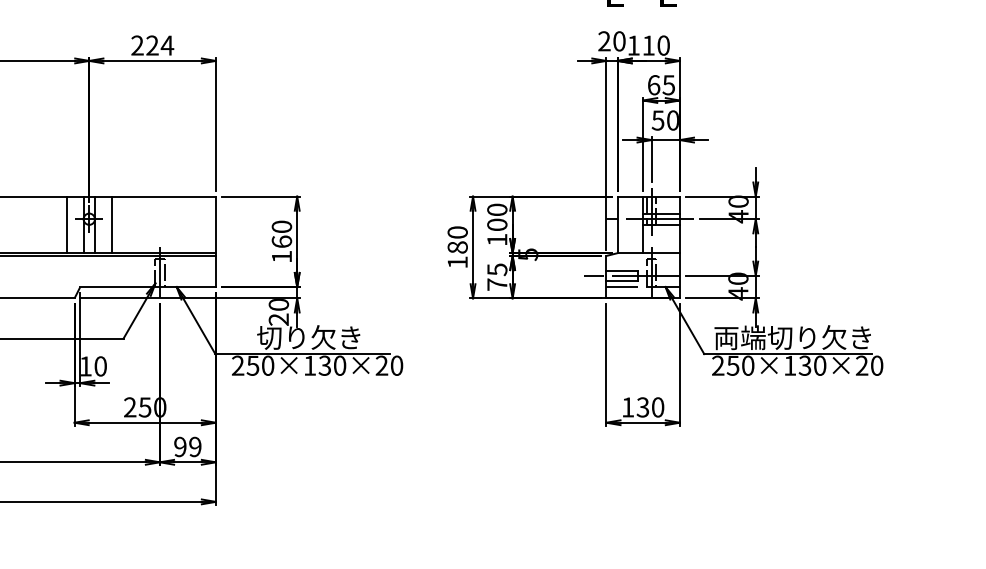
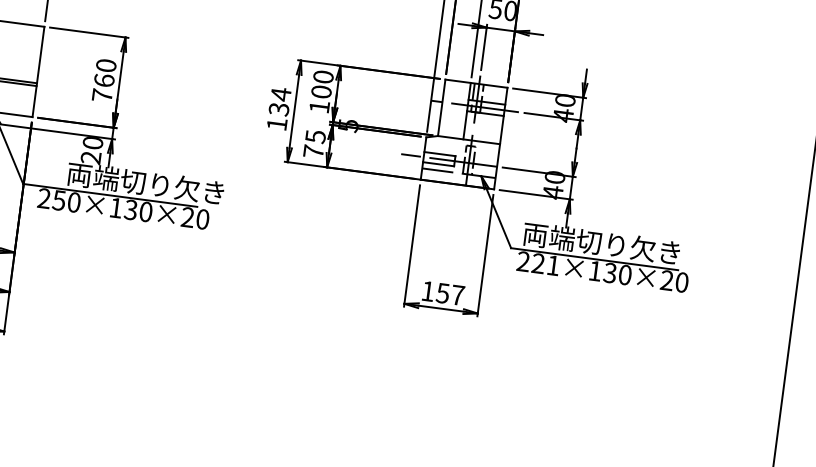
text: (457, 239) -> (279, 101), 180 -> 134
text: (281, 256) -> (101, 95), 160 -> 760
text: (335, 337) -> (145, 183), 切り欠き -> 両端切り欠き
text: (740, 365) -> (545, 264), 250×130×20 -> 221×130×20
text: (650, 407) -> (450, 294), 130 -> 157

